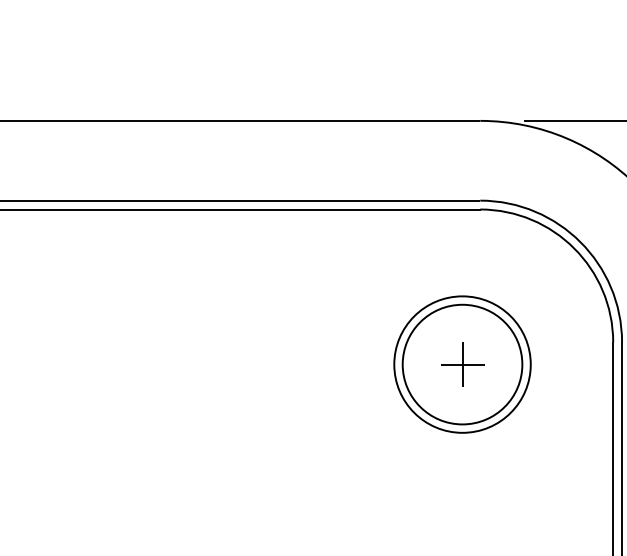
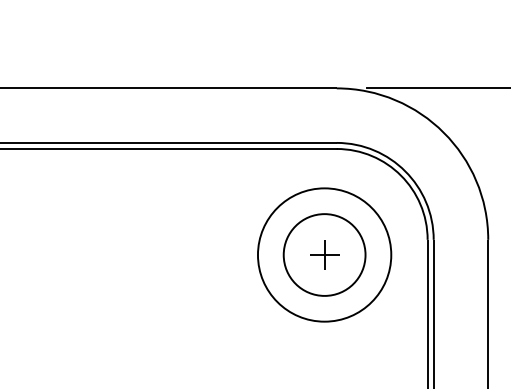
circle: (462, 363) -> (324, 254), size x1.43

